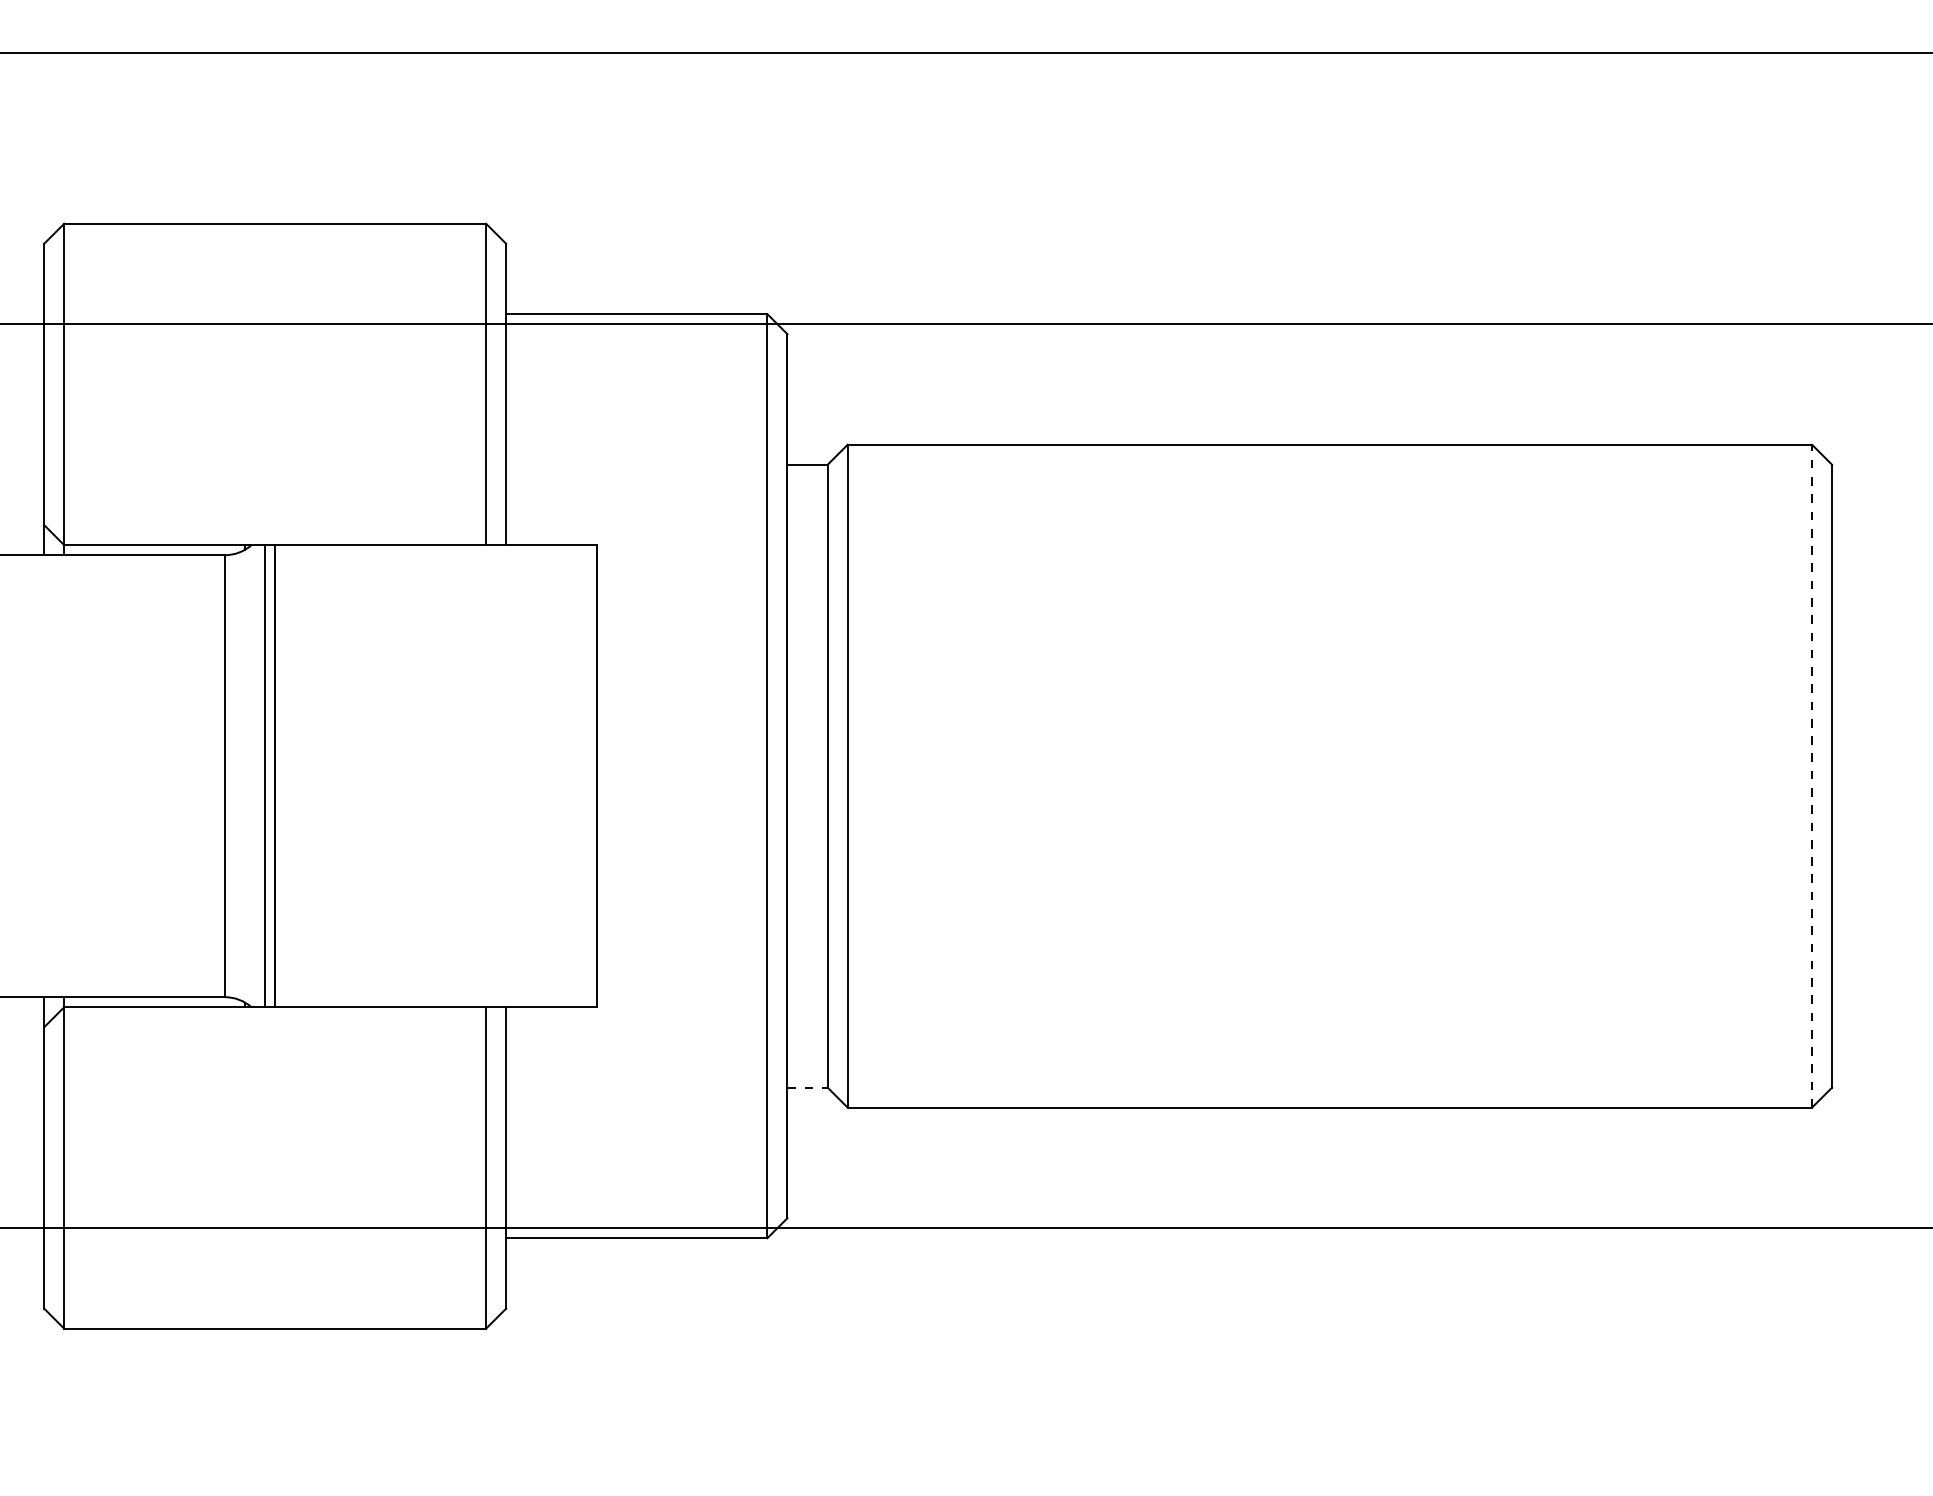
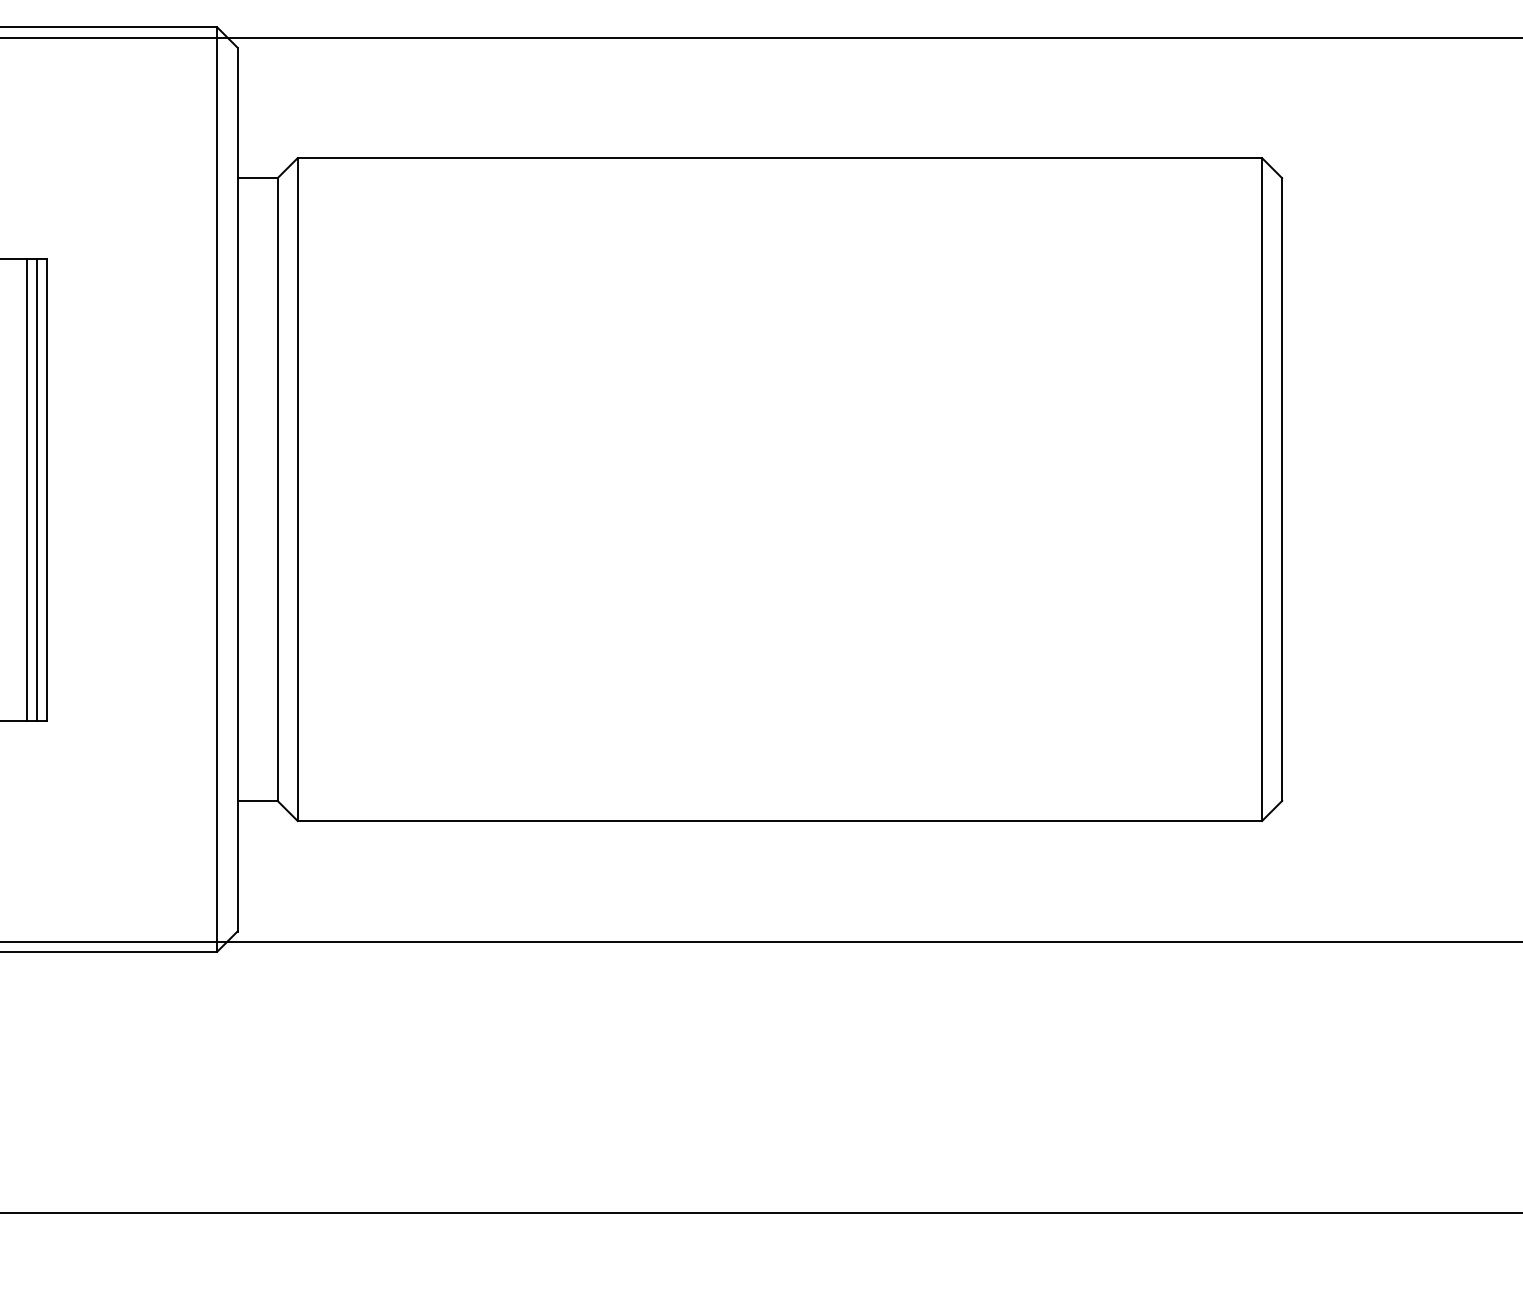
line: (1812, 775) -> (1262, 488), dashed -> solid
line: (576, 776) -> (26, 489), added
line: (586, 776) -> (36, 489), added
line: (808, 1087) -> (258, 800), dashed -> solid

